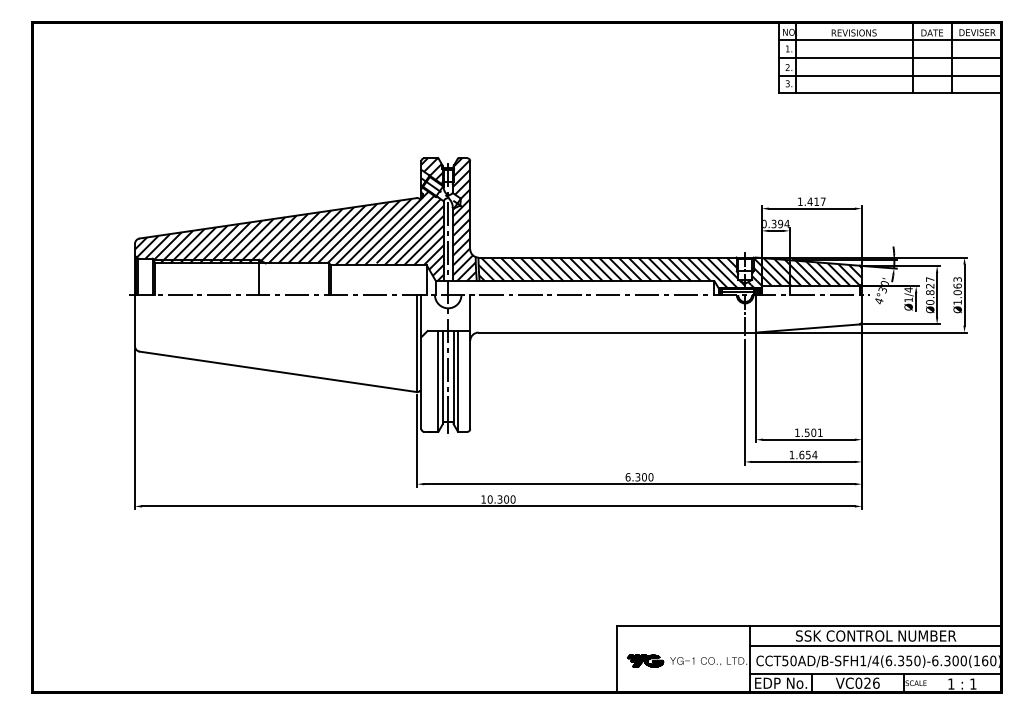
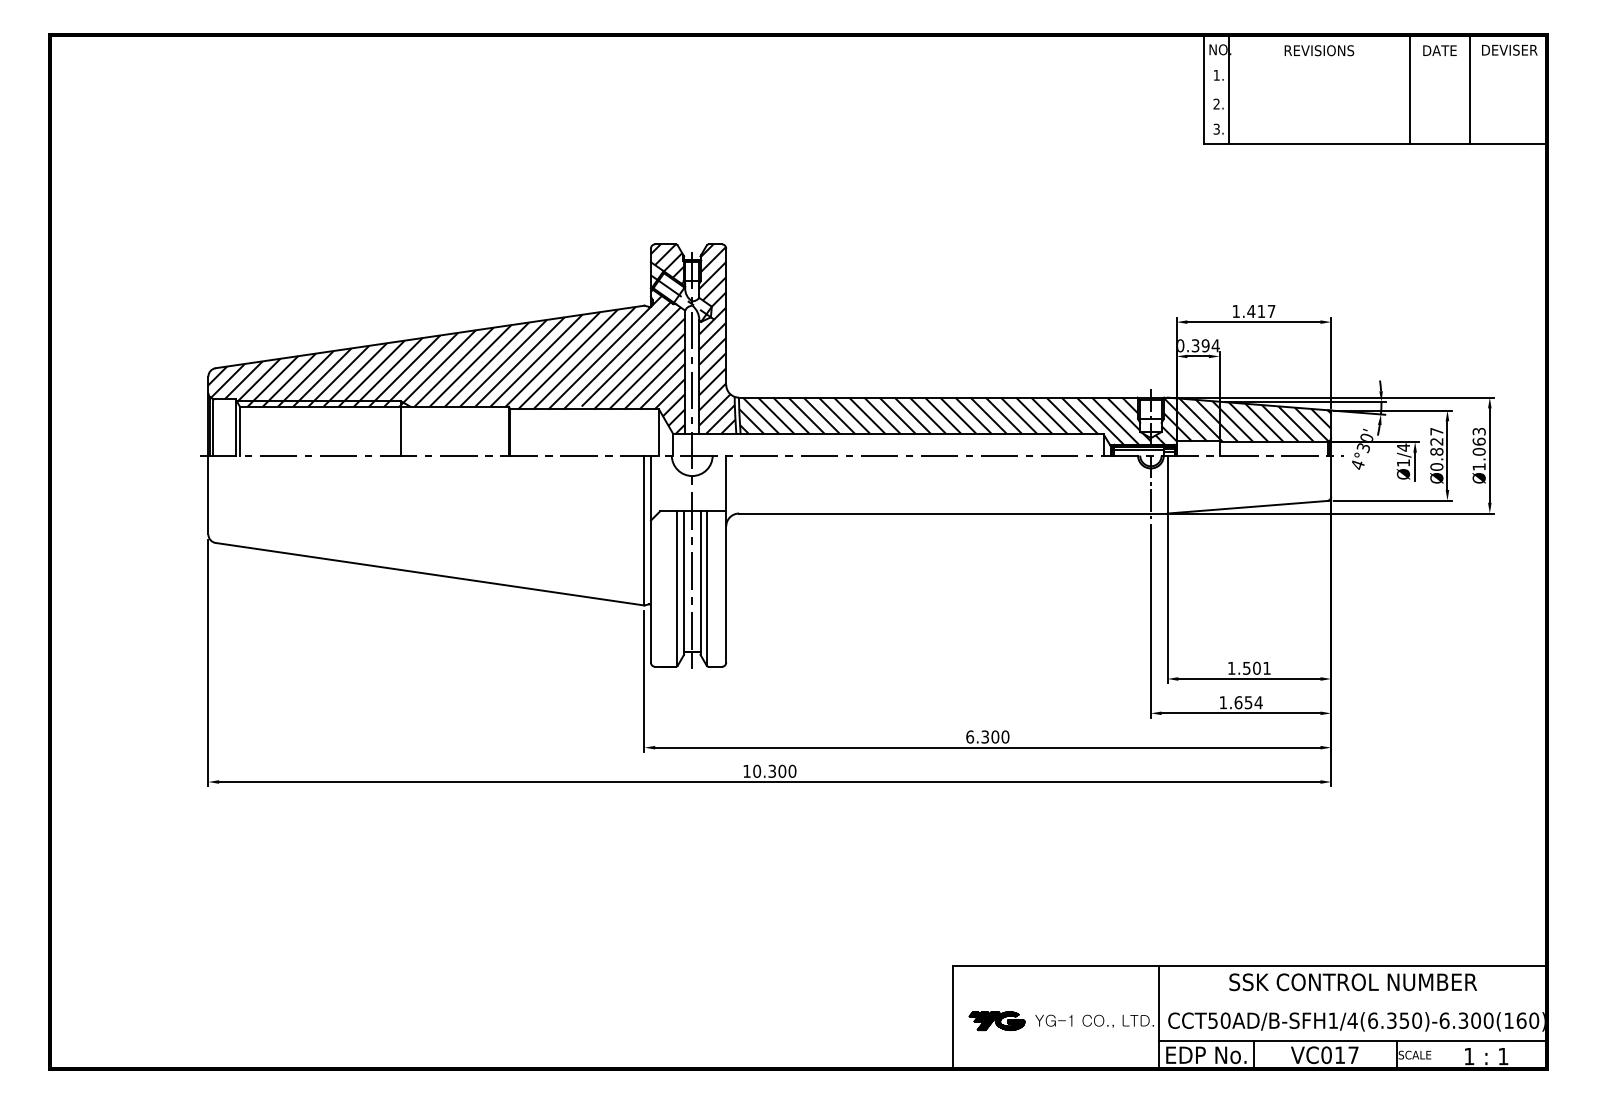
line: (890, 40) -> (1375, 62), removed
line: (890, 58) -> (1375, 90), removed
line: (890, 76) -> (1375, 117), removed
line: (875, 646) -> (1352, 998), removed
text: (871, 682) -> (1346, 1054), VC026 -> VC017

